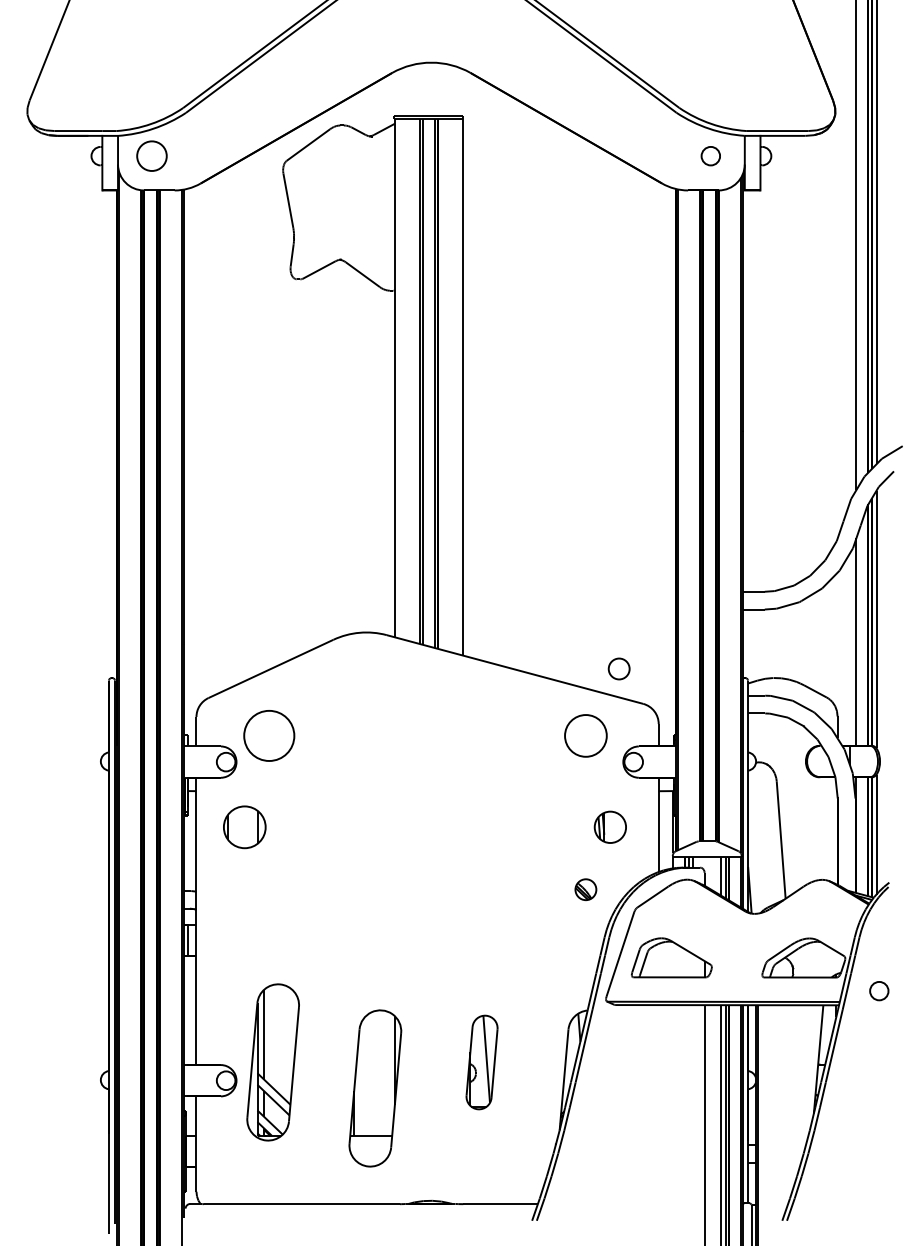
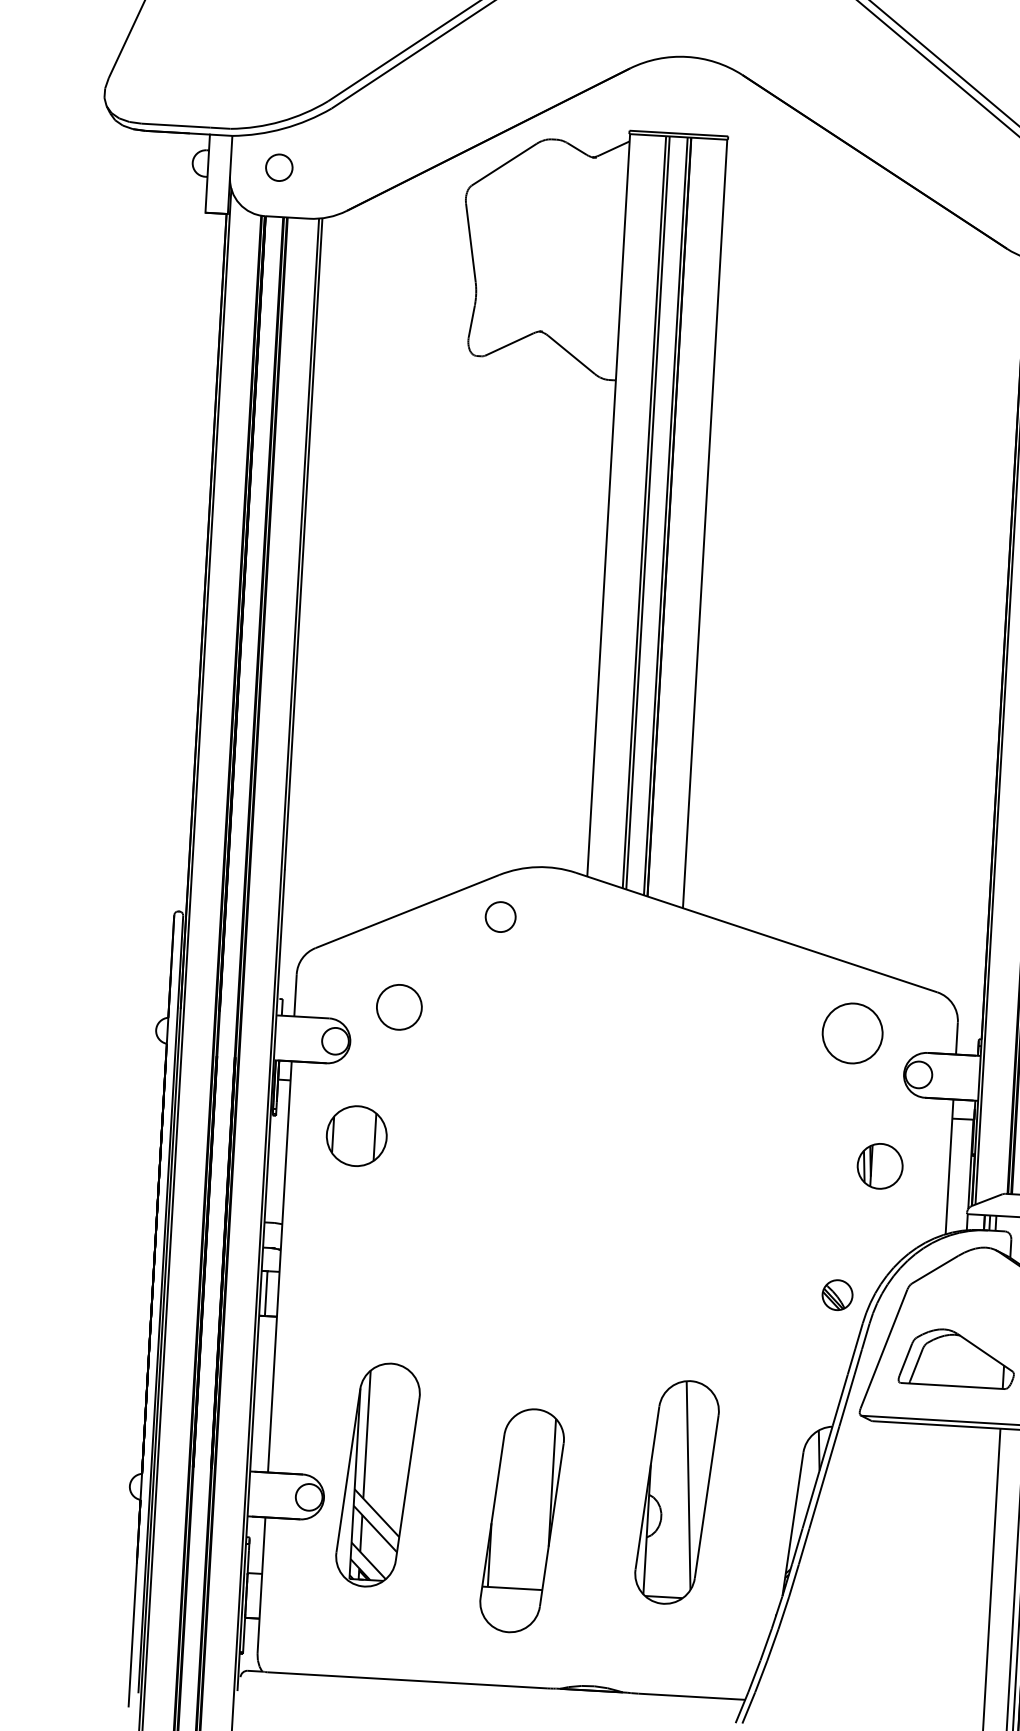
circle: (151, 155) -> (278, 166), size x0.62
circle: (618, 668) -> (499, 916), moved
circle: (268, 735) -> (398, 1006), size x0.62
part: (585, 889) -> (836, 1294), moved
part: (481, 1062) -> (676, 1492), size x1.67

